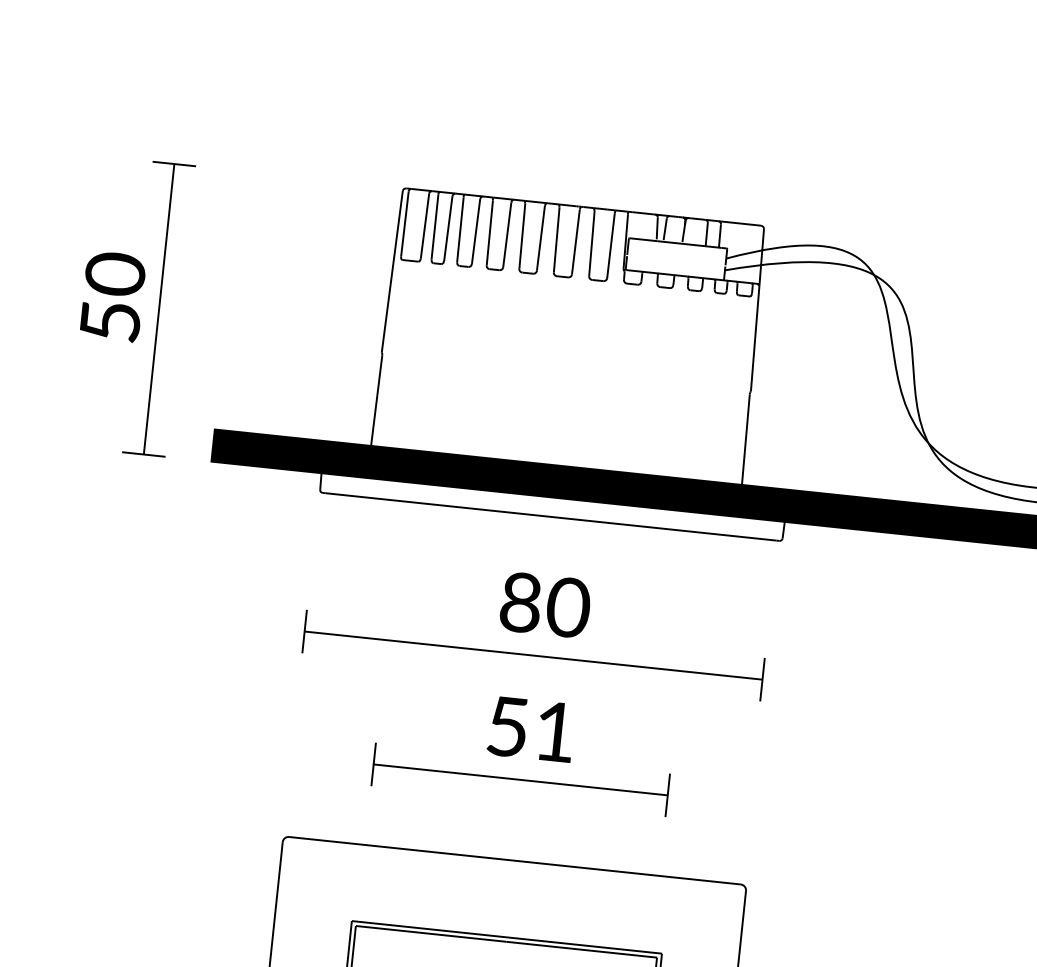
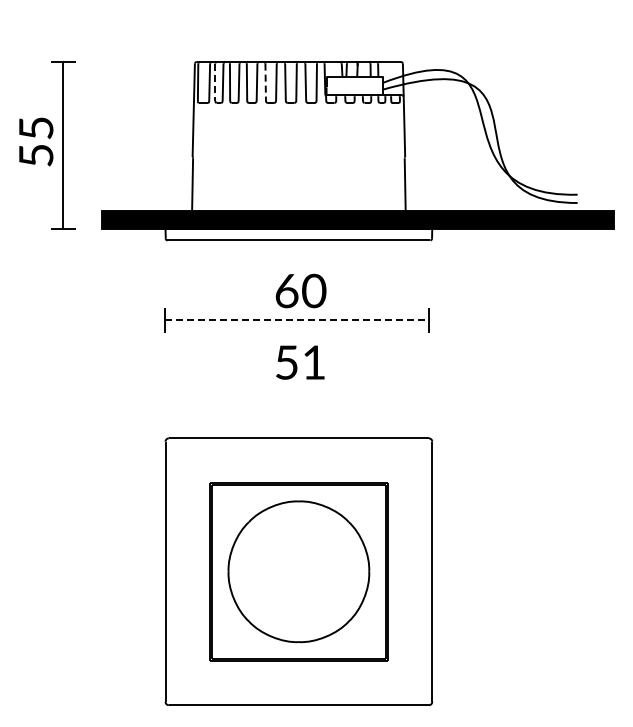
line: (435, 227) -> (215, 82), solid -> dashed
line: (521, 236) -> (265, 82), solid -> dashed
text: (115, 274) -> (36, 128), 50 -> 55
text: (520, 601) -> (286, 290), 80 -> 60
line: (534, 655) -> (297, 320), solid -> dashed
part: (521, 779) -> (297, 391), removed

